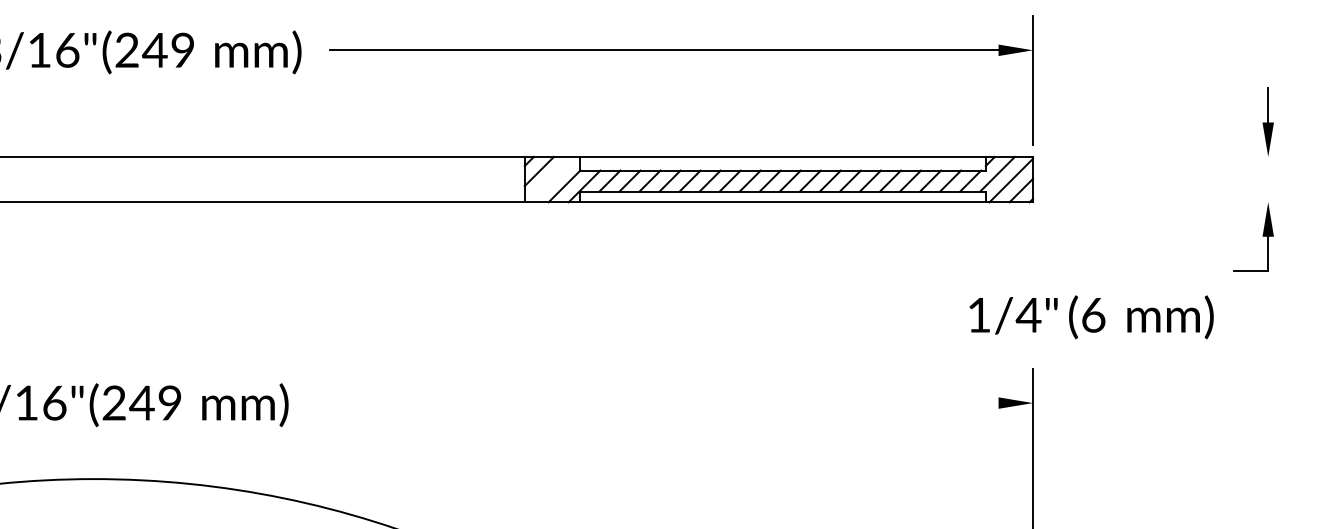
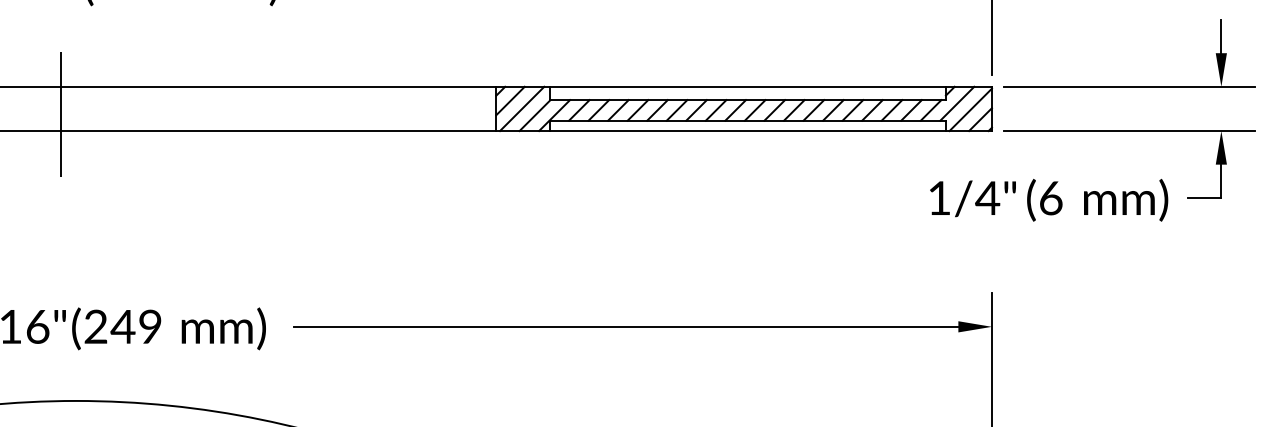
line: (1173, 156) -> (1128, 86), added
line: (550, 179) -> (521, 108), added
line: (78, 185) -> (61, 114), added
line: (1173, 202) -> (1128, 131), added
text: (1091, 317) -> (1048, 200), moved
line: (657, 403) -> (625, 327), added

